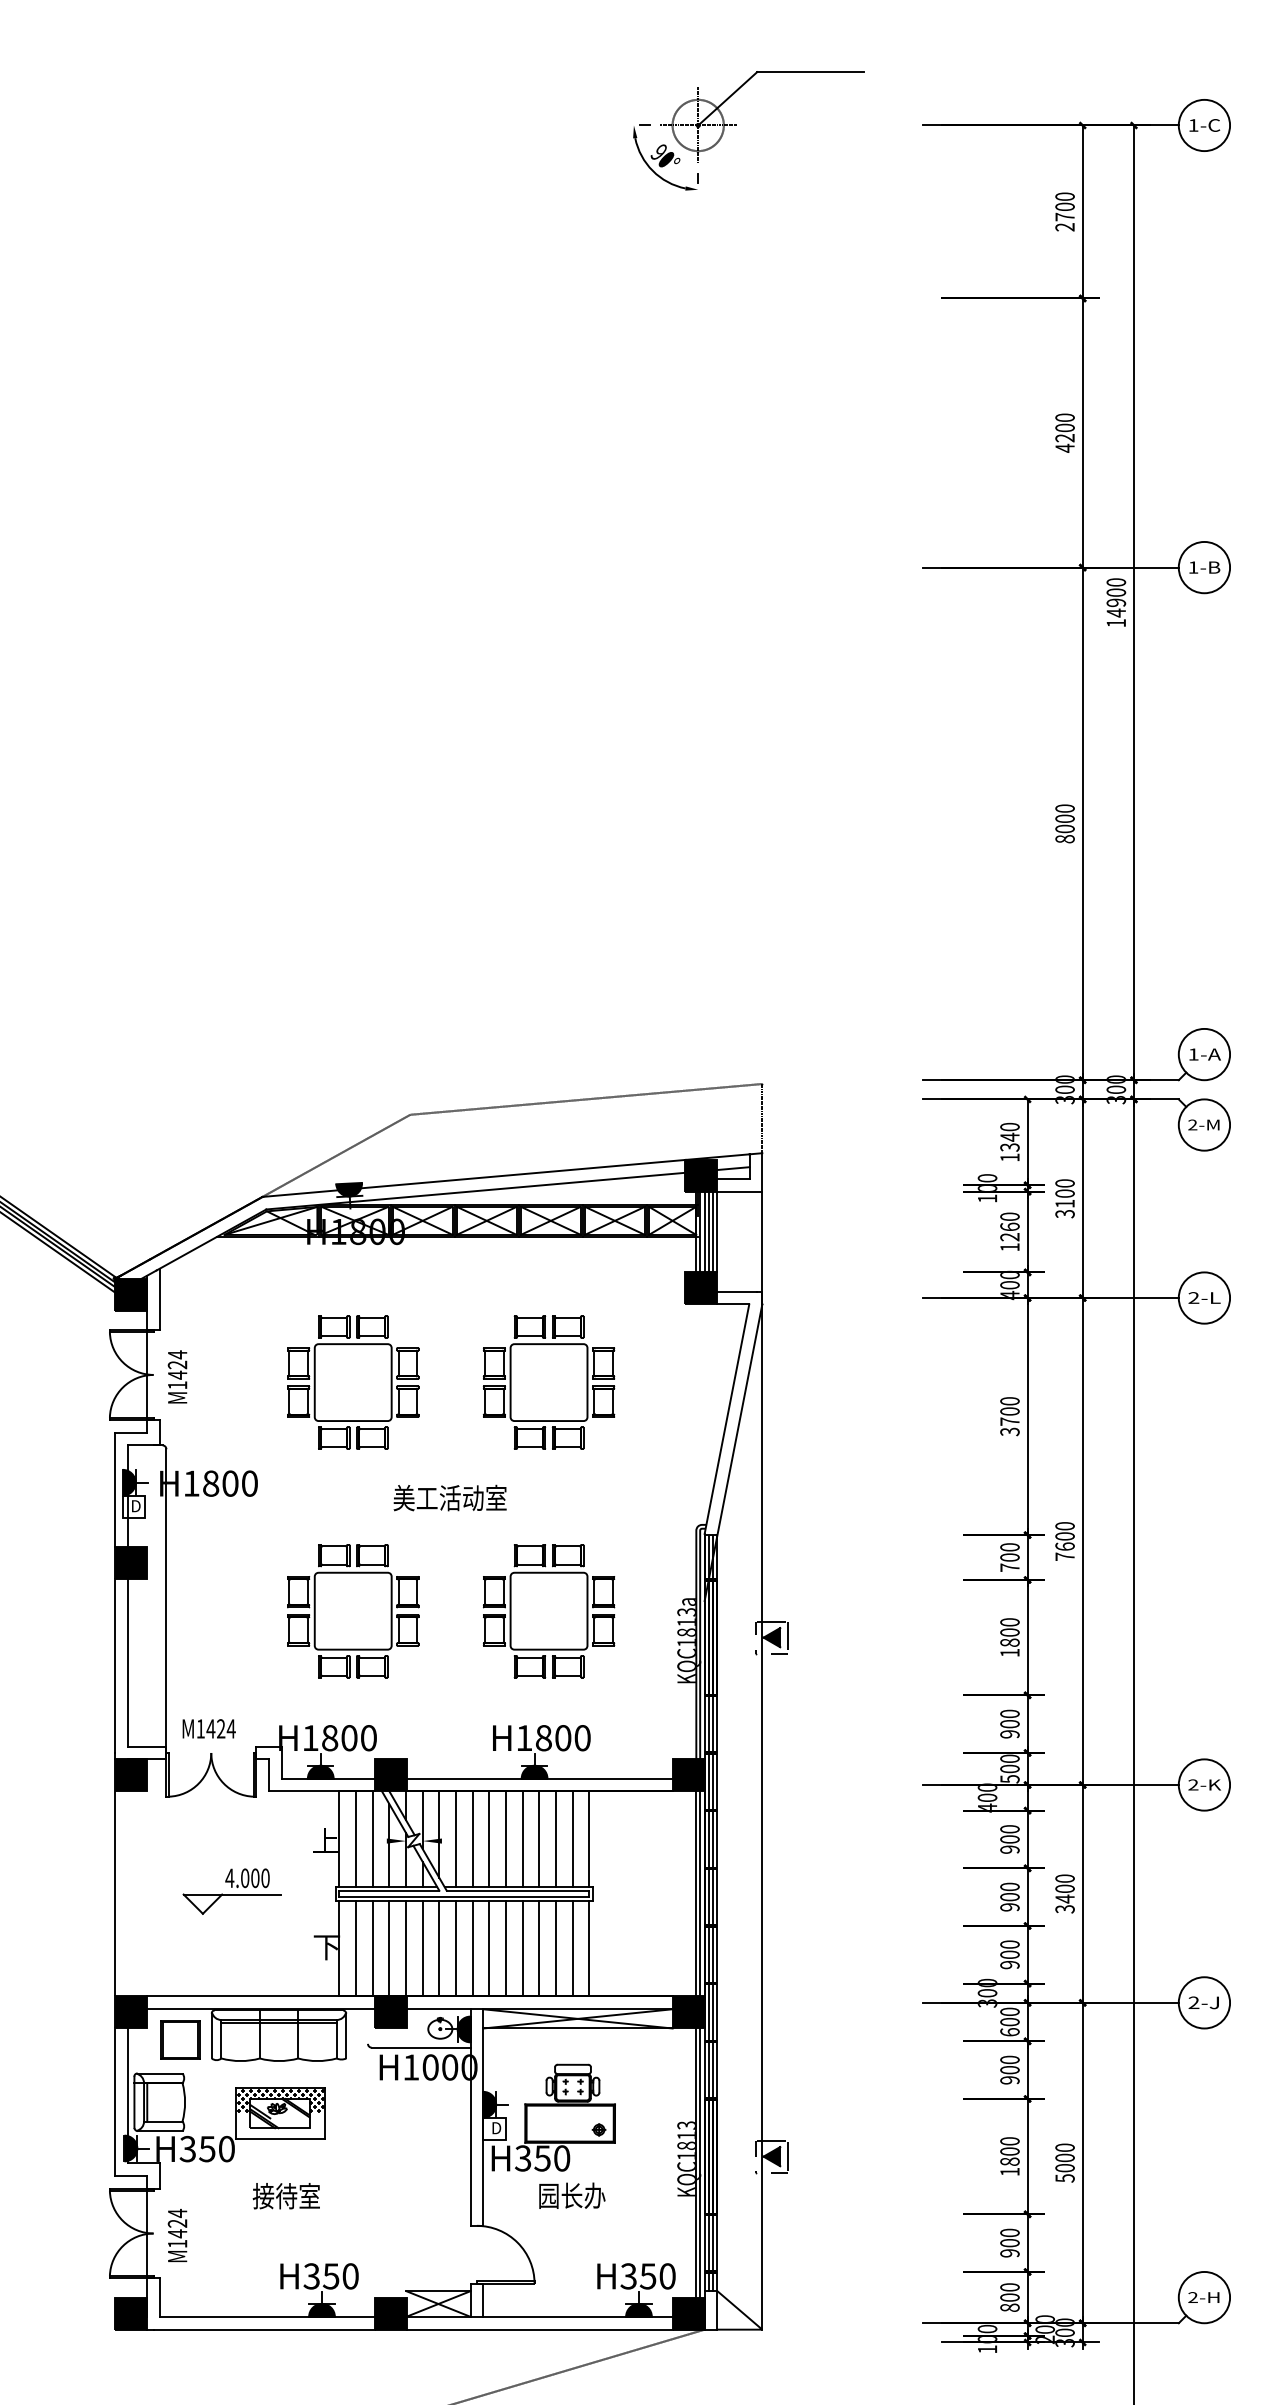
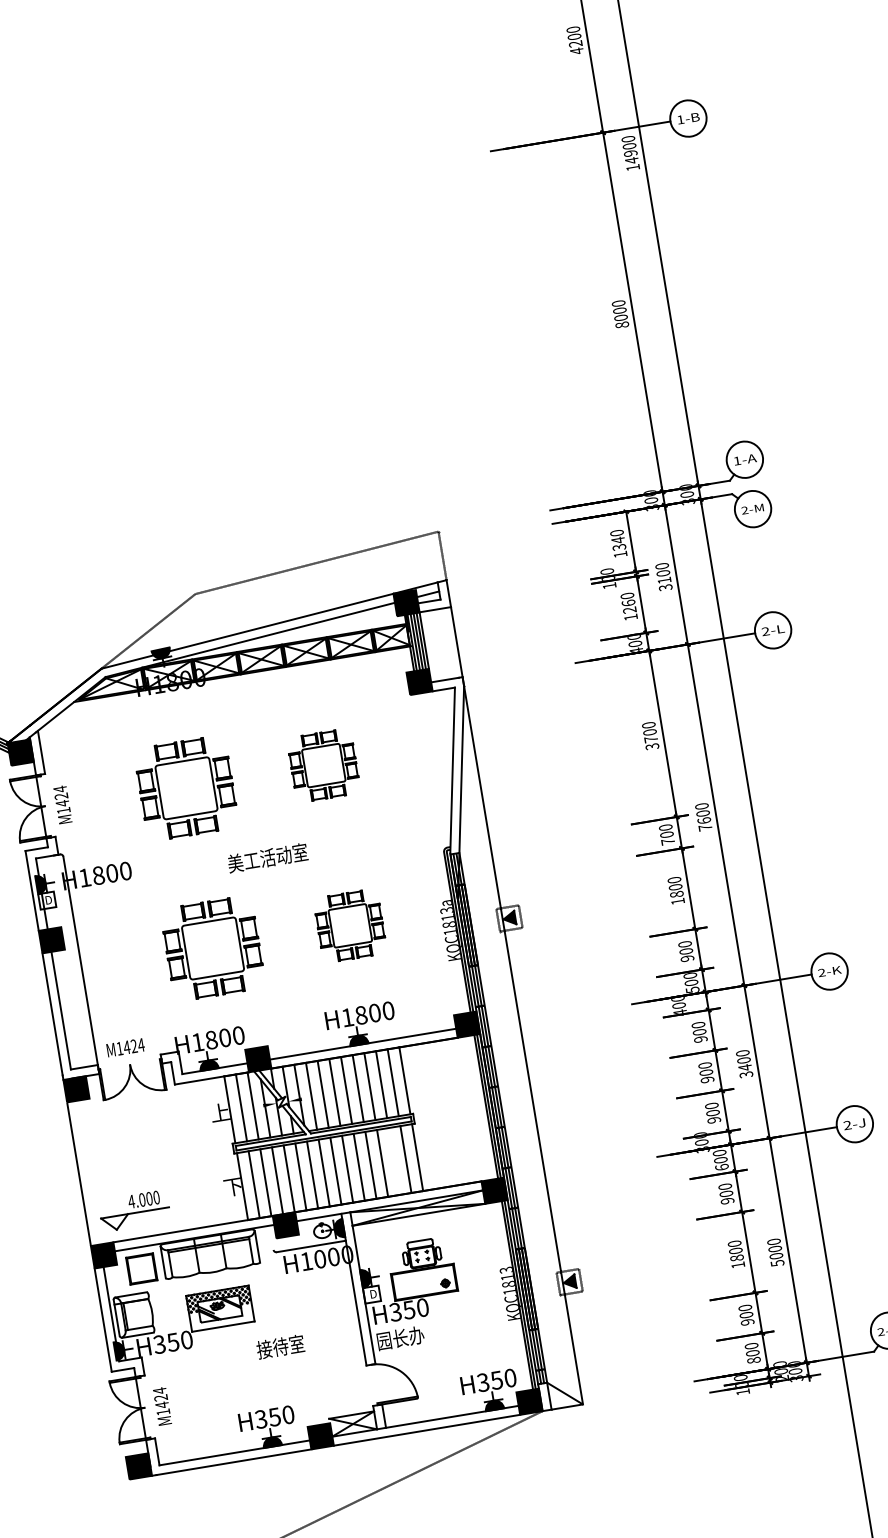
part: (549, 1382) -> (324, 765), size x0.7
part: (549, 1611) -> (350, 925), size x0.7
part: (231, 1891) -> (134, 1210), moved
line: (556, 1948) -> (394, 1161), removed
text: (572, 2195) -> (400, 1338), moved
text: (285, 2196) -> (279, 1347), moved

